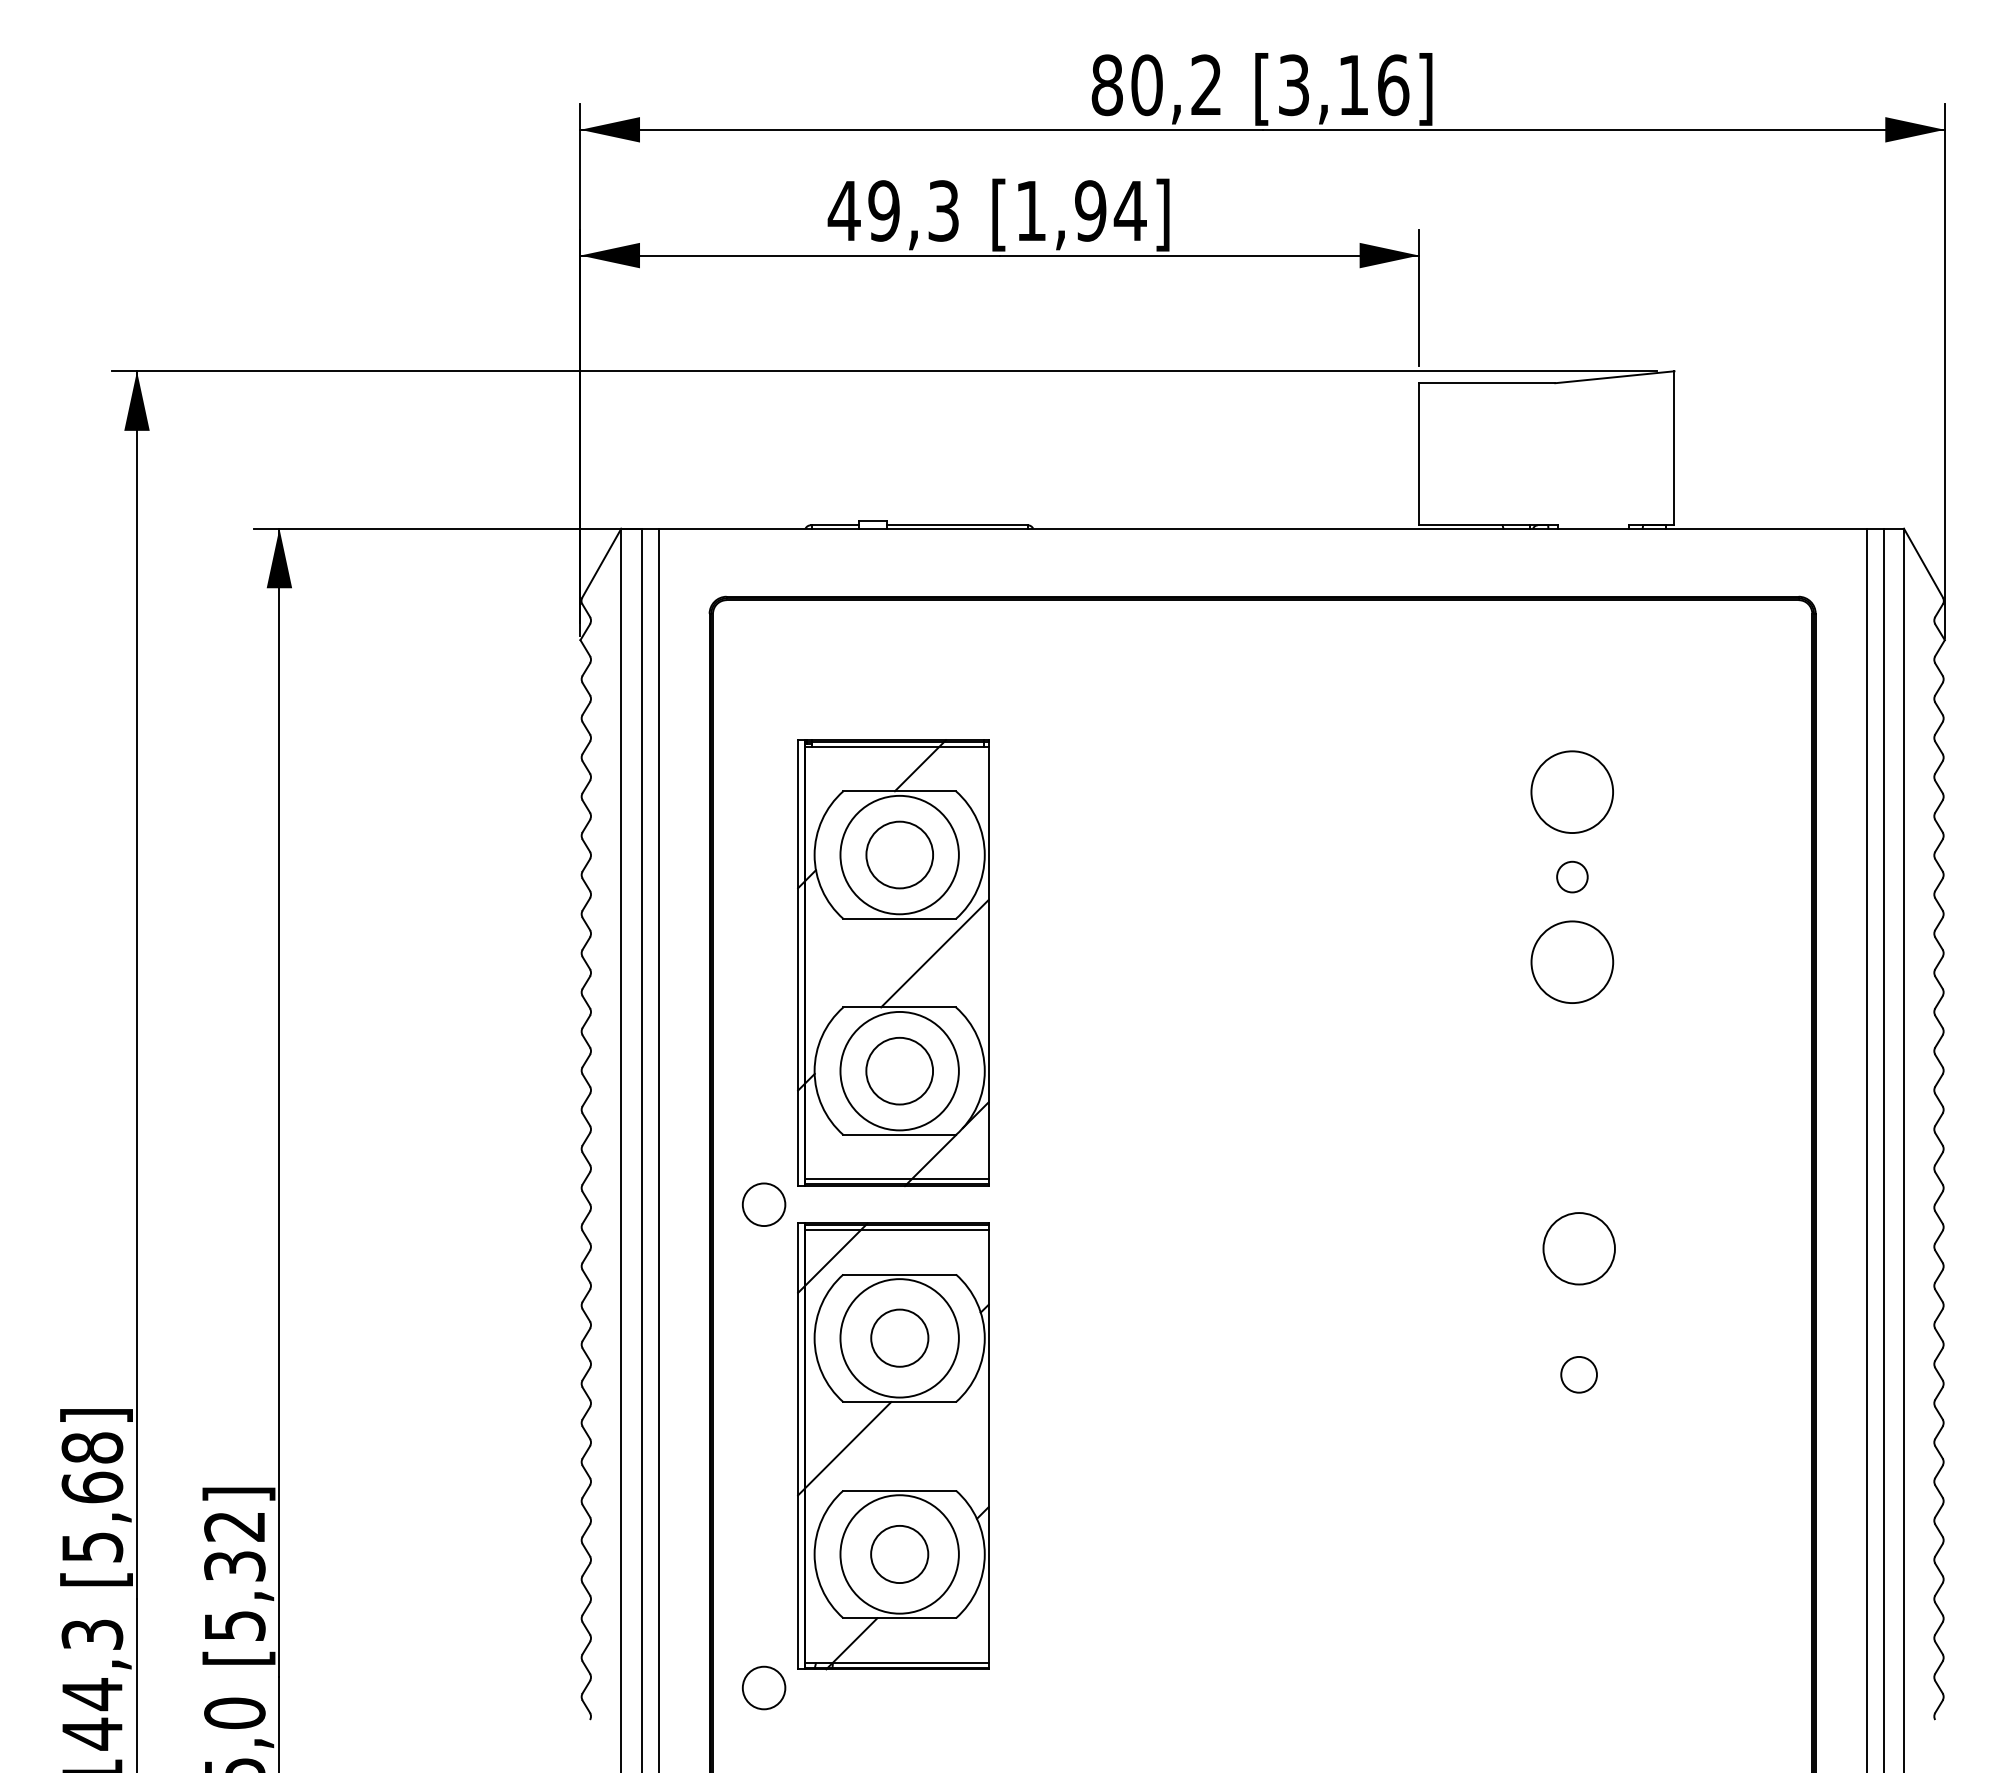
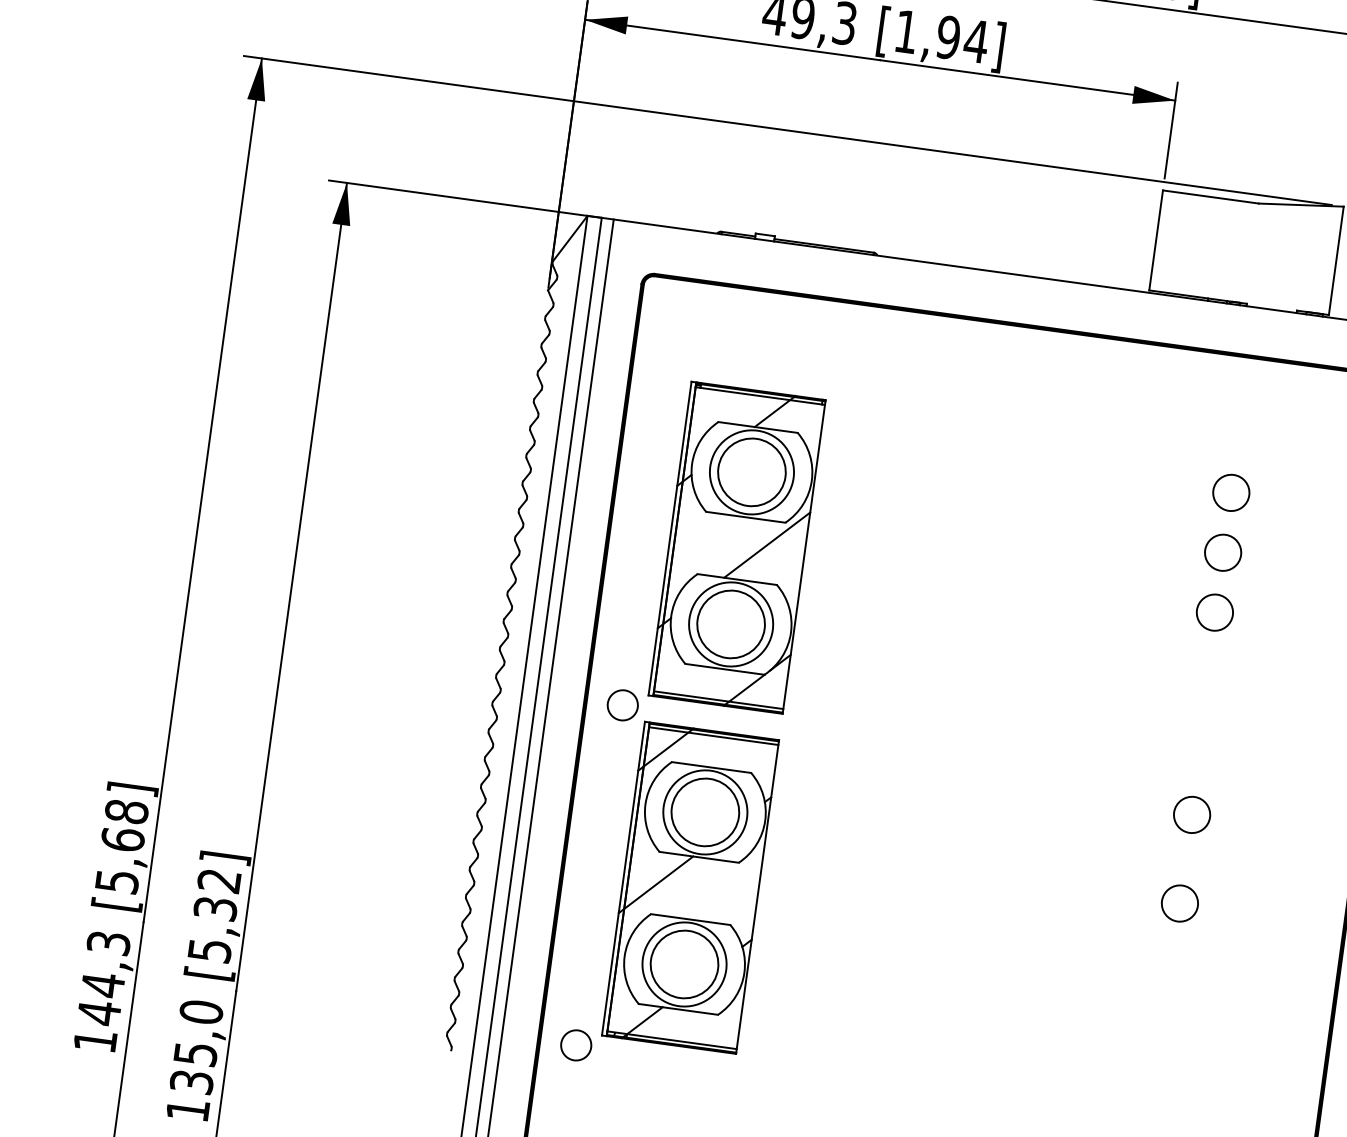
circle: (1572, 791) -> (1231, 492), size x0.62
circle: (899, 854) -> (751, 471), size x1.43
circle: (1572, 876) -> (1223, 552), size x1.67
circle: (1571, 961) -> (1214, 612), size x0.62
circle: (899, 1070) -> (731, 623), size x1.43
circle: (1578, 1248) -> (1191, 814), size x0.71
circle: (899, 1337) -> (705, 811), size x1.67
circle: (1578, 1374) -> (1179, 903), size x1.43
circle: (899, 1554) -> (684, 964), size x1.67

